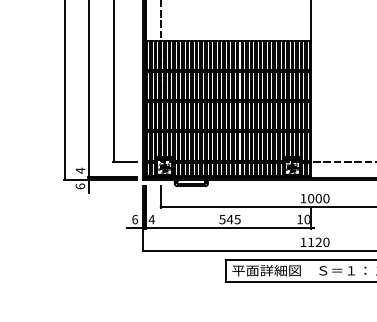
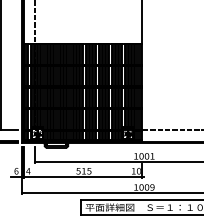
text: (326, 198) -> (152, 156), 1000 -> 1001
text: (229, 219) -> (83, 171), 545 -> 515
text: (318, 242) -> (146, 187), 1120 -> 1009

